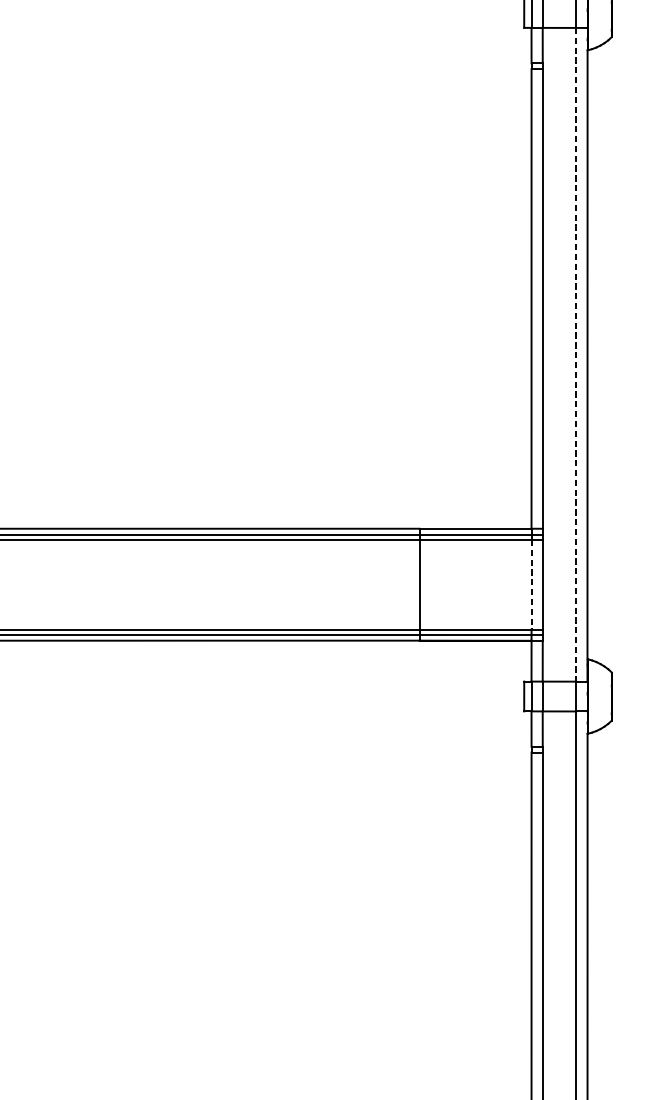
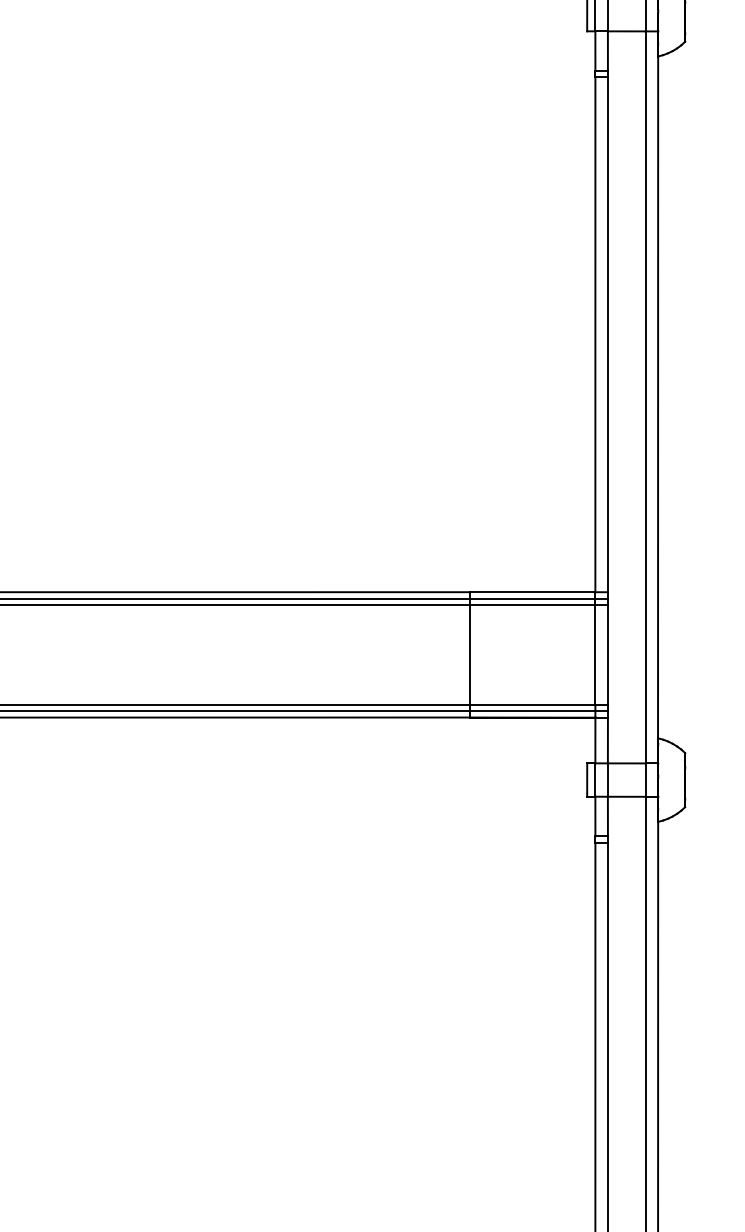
line: (576, 354) -> (645, 397), dashed -> solid
line: (531, 585) -> (595, 655), dashed -> solid

